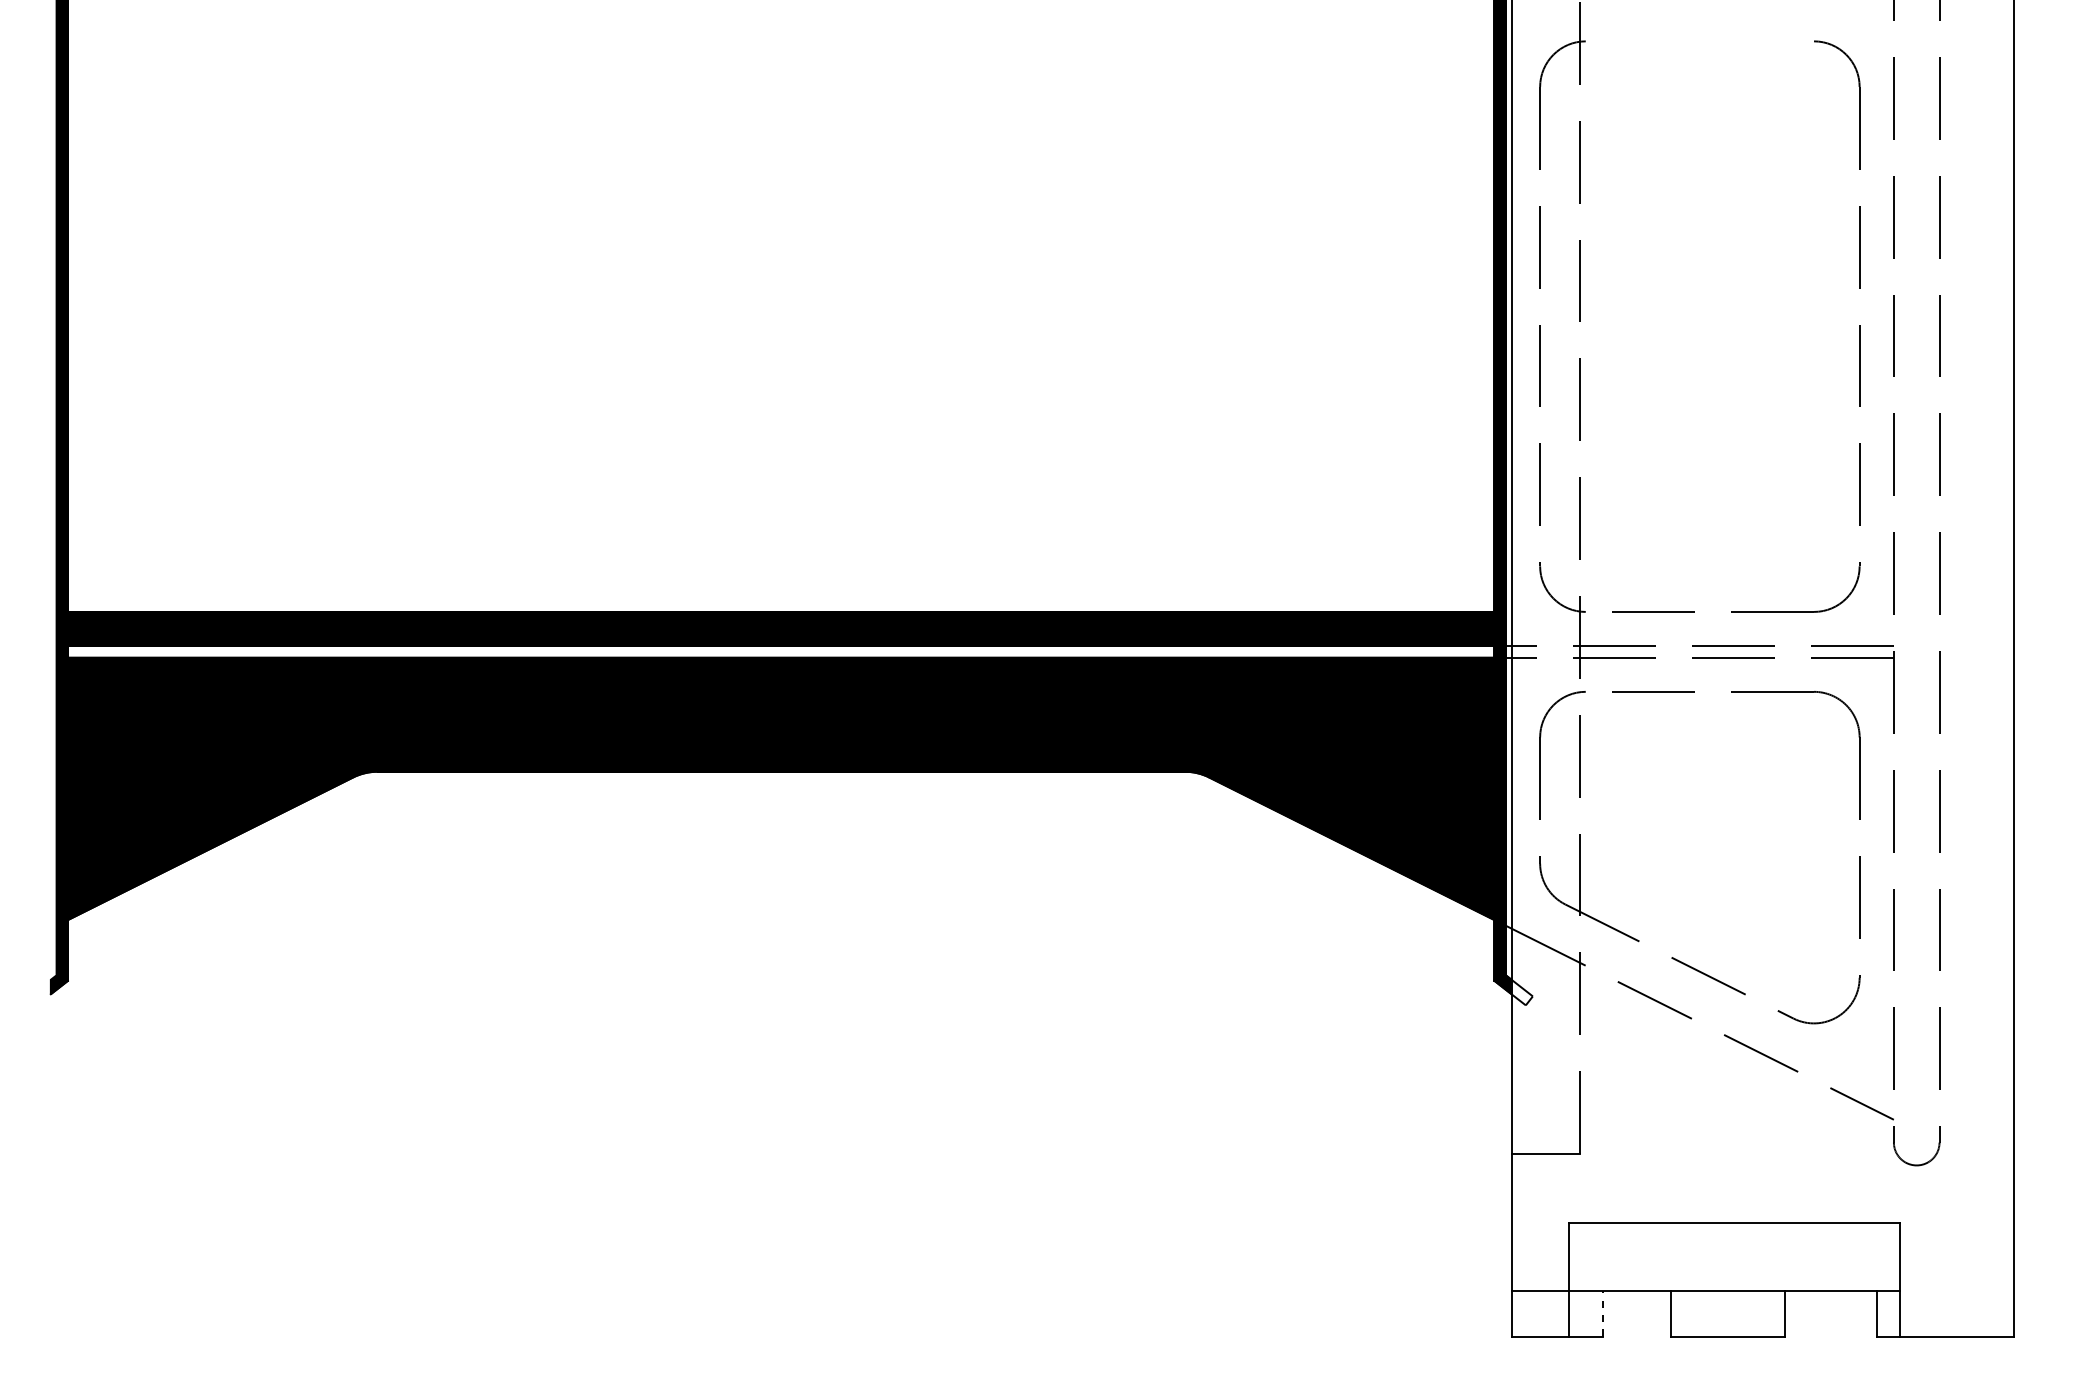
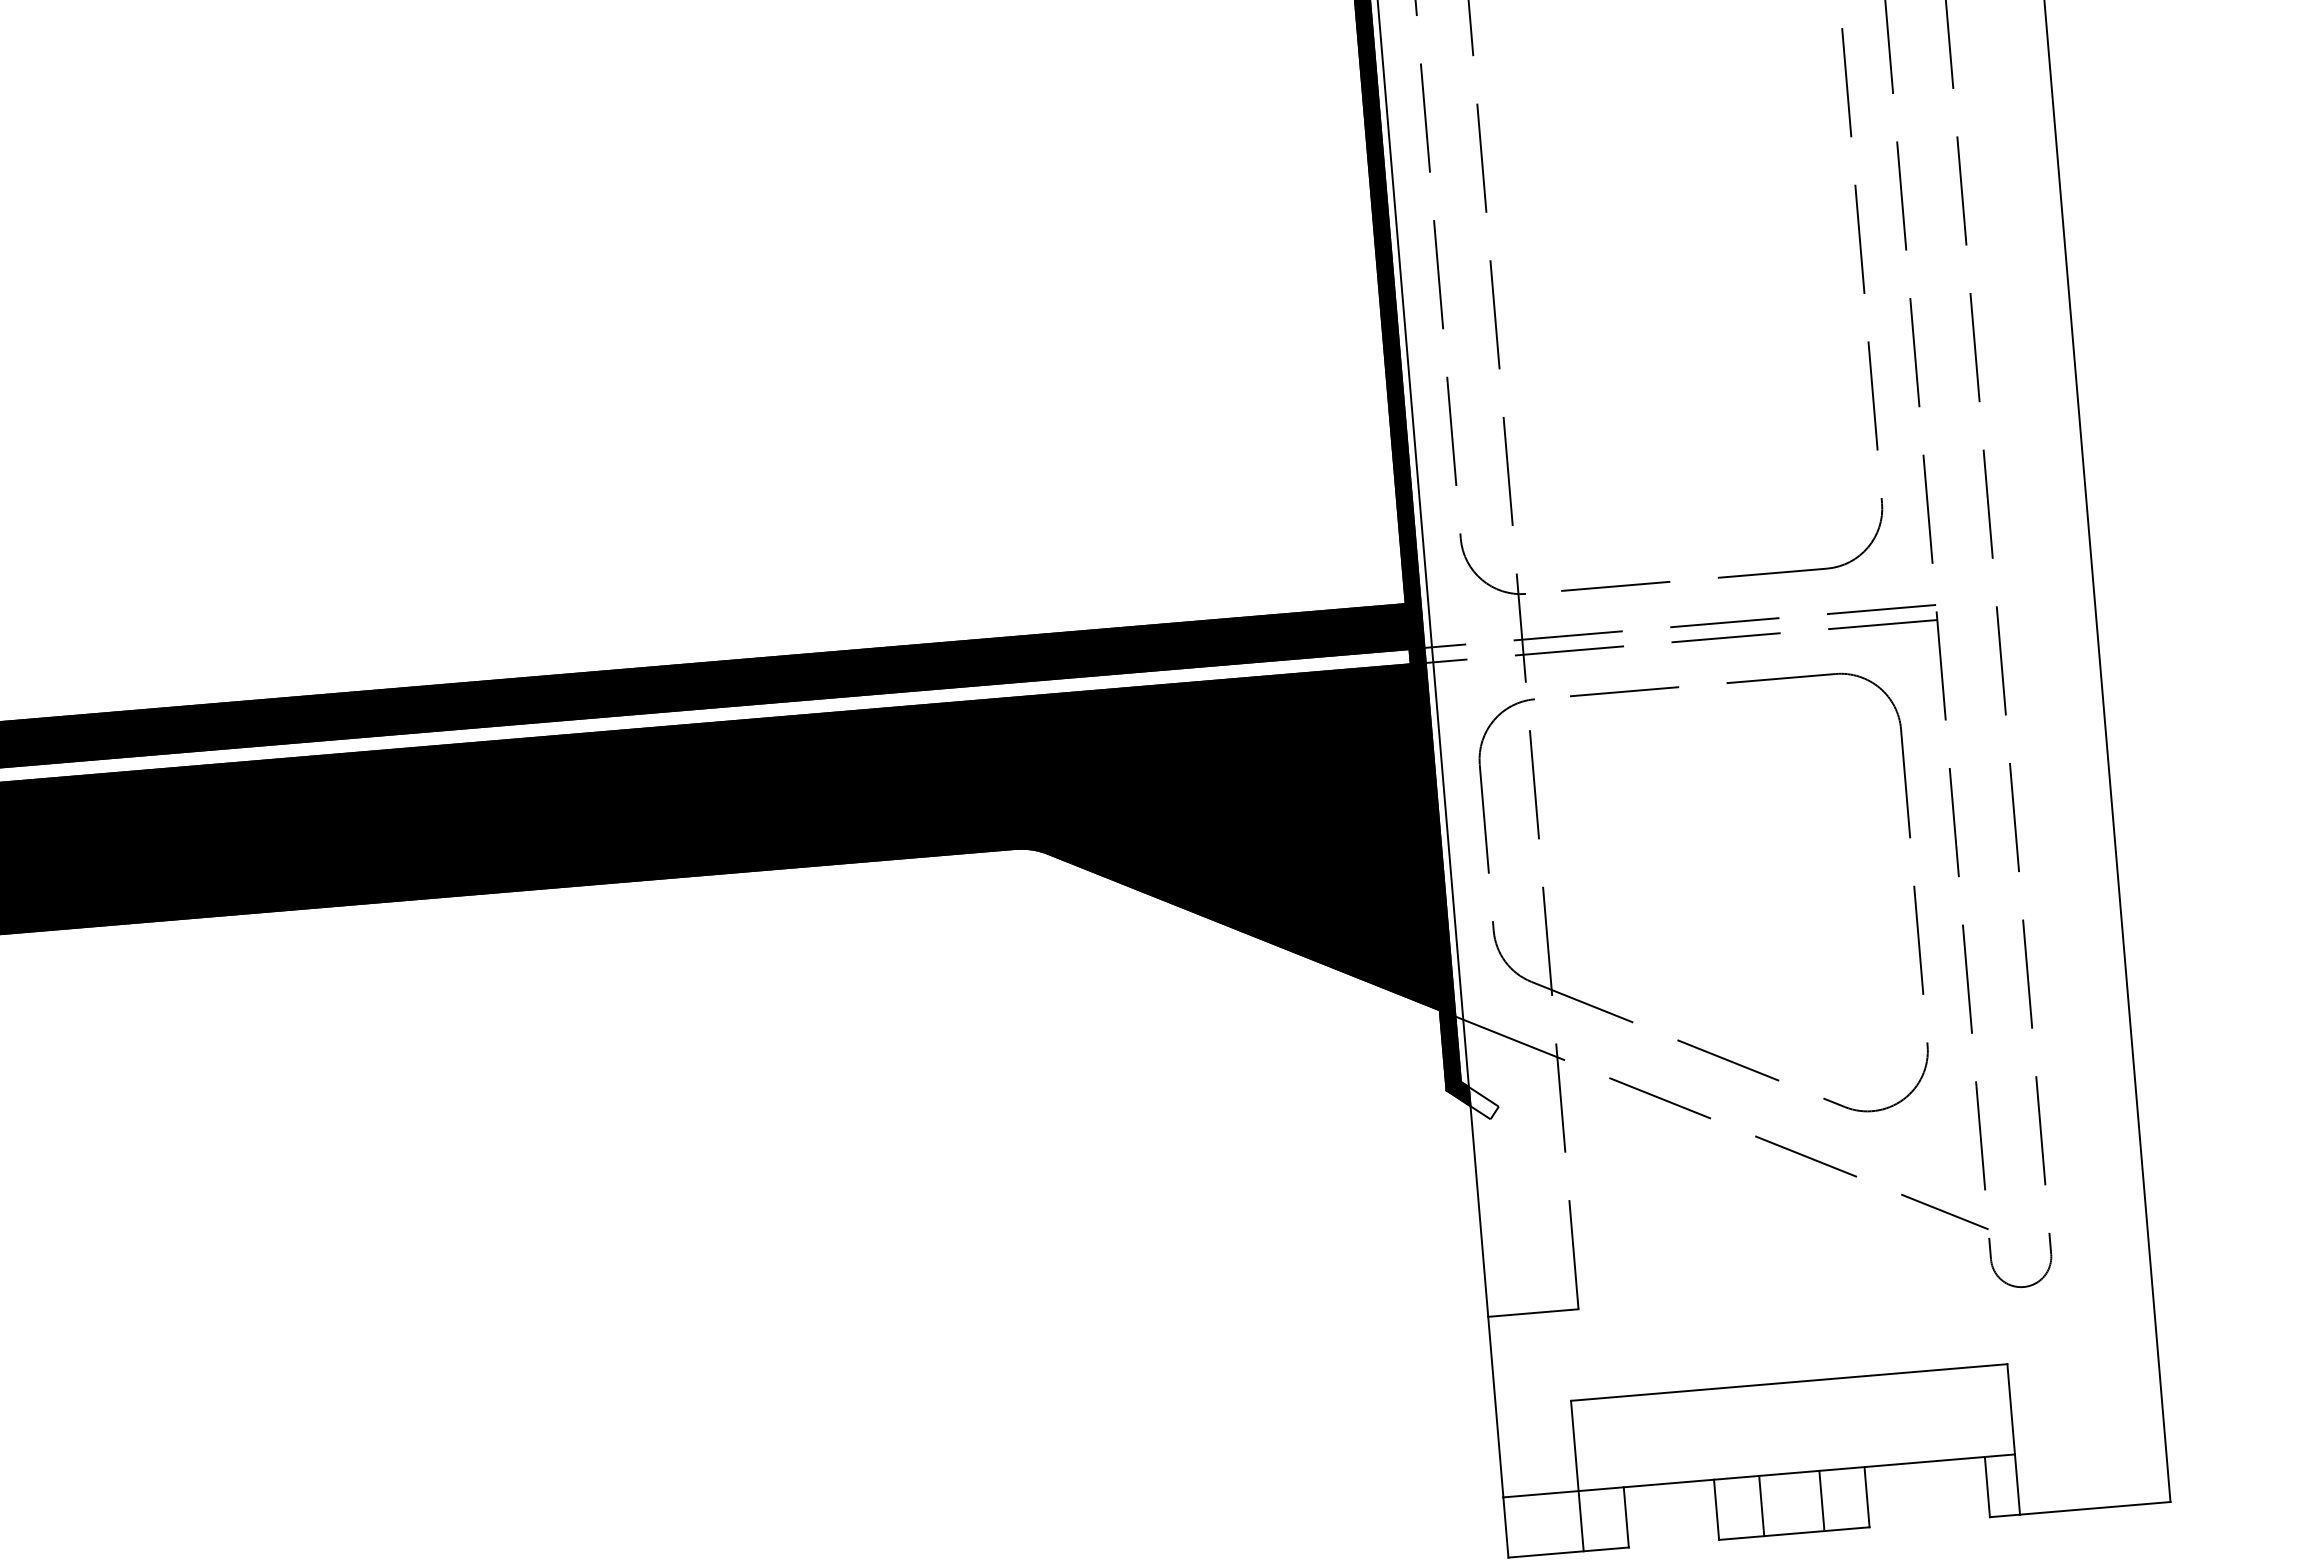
line: (1602, 1313) -> (1625, 1517), dashed -> solid
line: (1705, 1313) -> (1761, 1505), added
line: (1751, 1313) -> (1822, 1500), added

